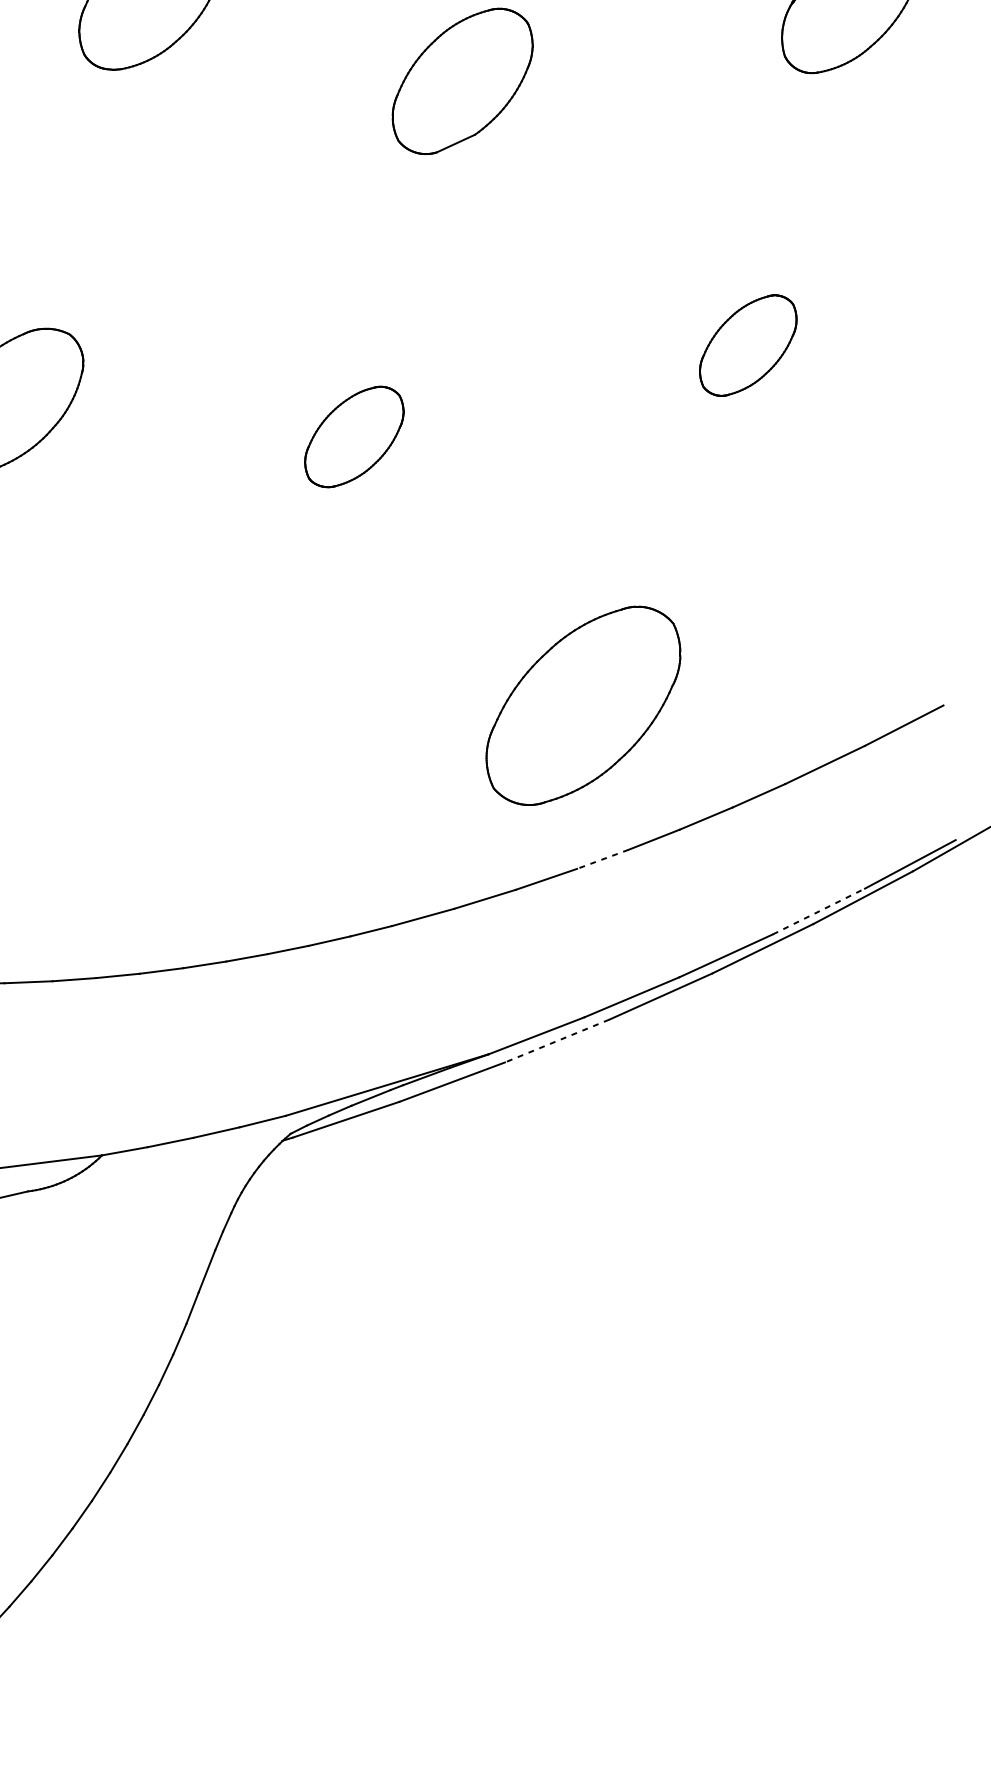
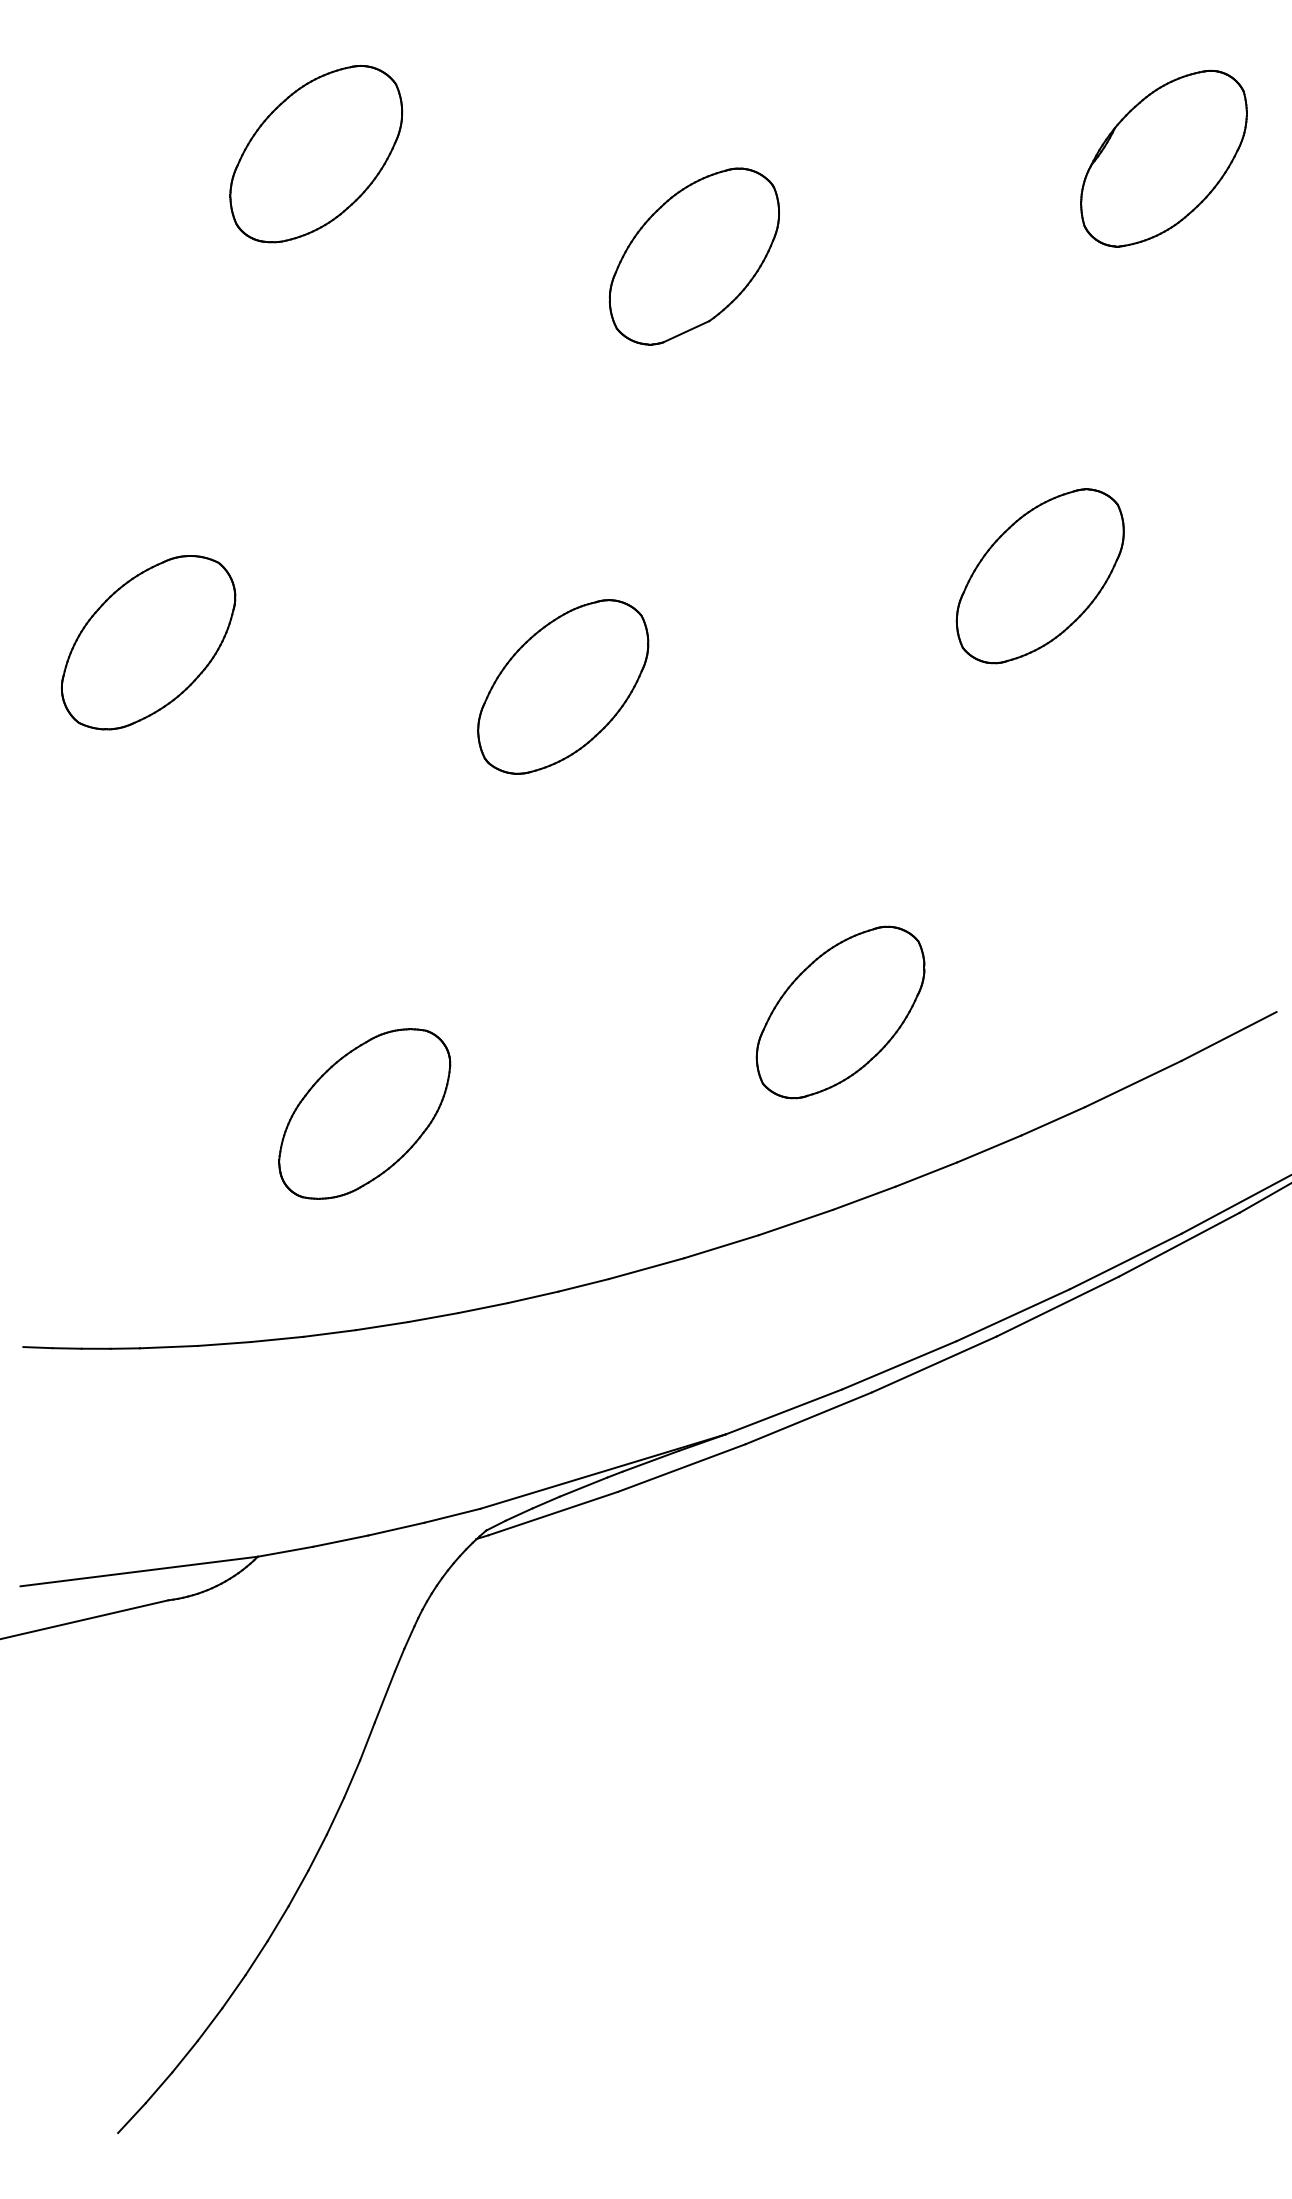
part: (747, 345) -> (1039, 576), size x1.43
part: (354, 436) -> (563, 686), size x1.43
part: (583, 705) -> (840, 1012), size x0.71
part: (190, 789) -> (364, 1113), added
line: (602, 859) -> (863, 1198), dashed -> solid
line: (819, 911) -> (1126, 1261), dashed -> solid
line: (556, 1041) -> (808, 1418), dashed -> solid

